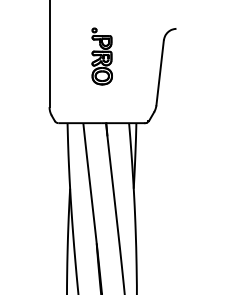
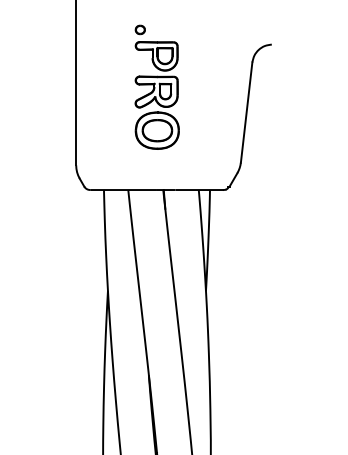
part: (102, 56) -> (157, 87), size x1.43

